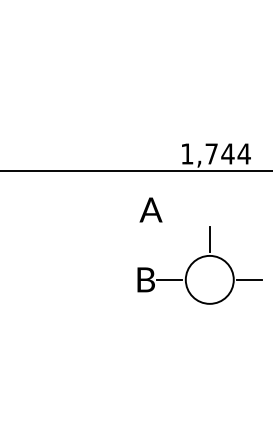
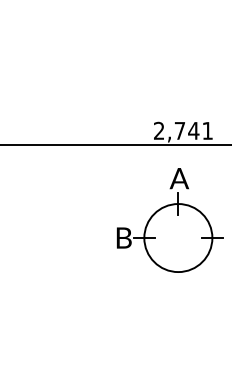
text: (215, 153) -> (183, 130), 1,744 -> 2,741
text: (150, 209) -> (178, 178), moved
circle: (209, 279) -> (178, 237), size x1.67

